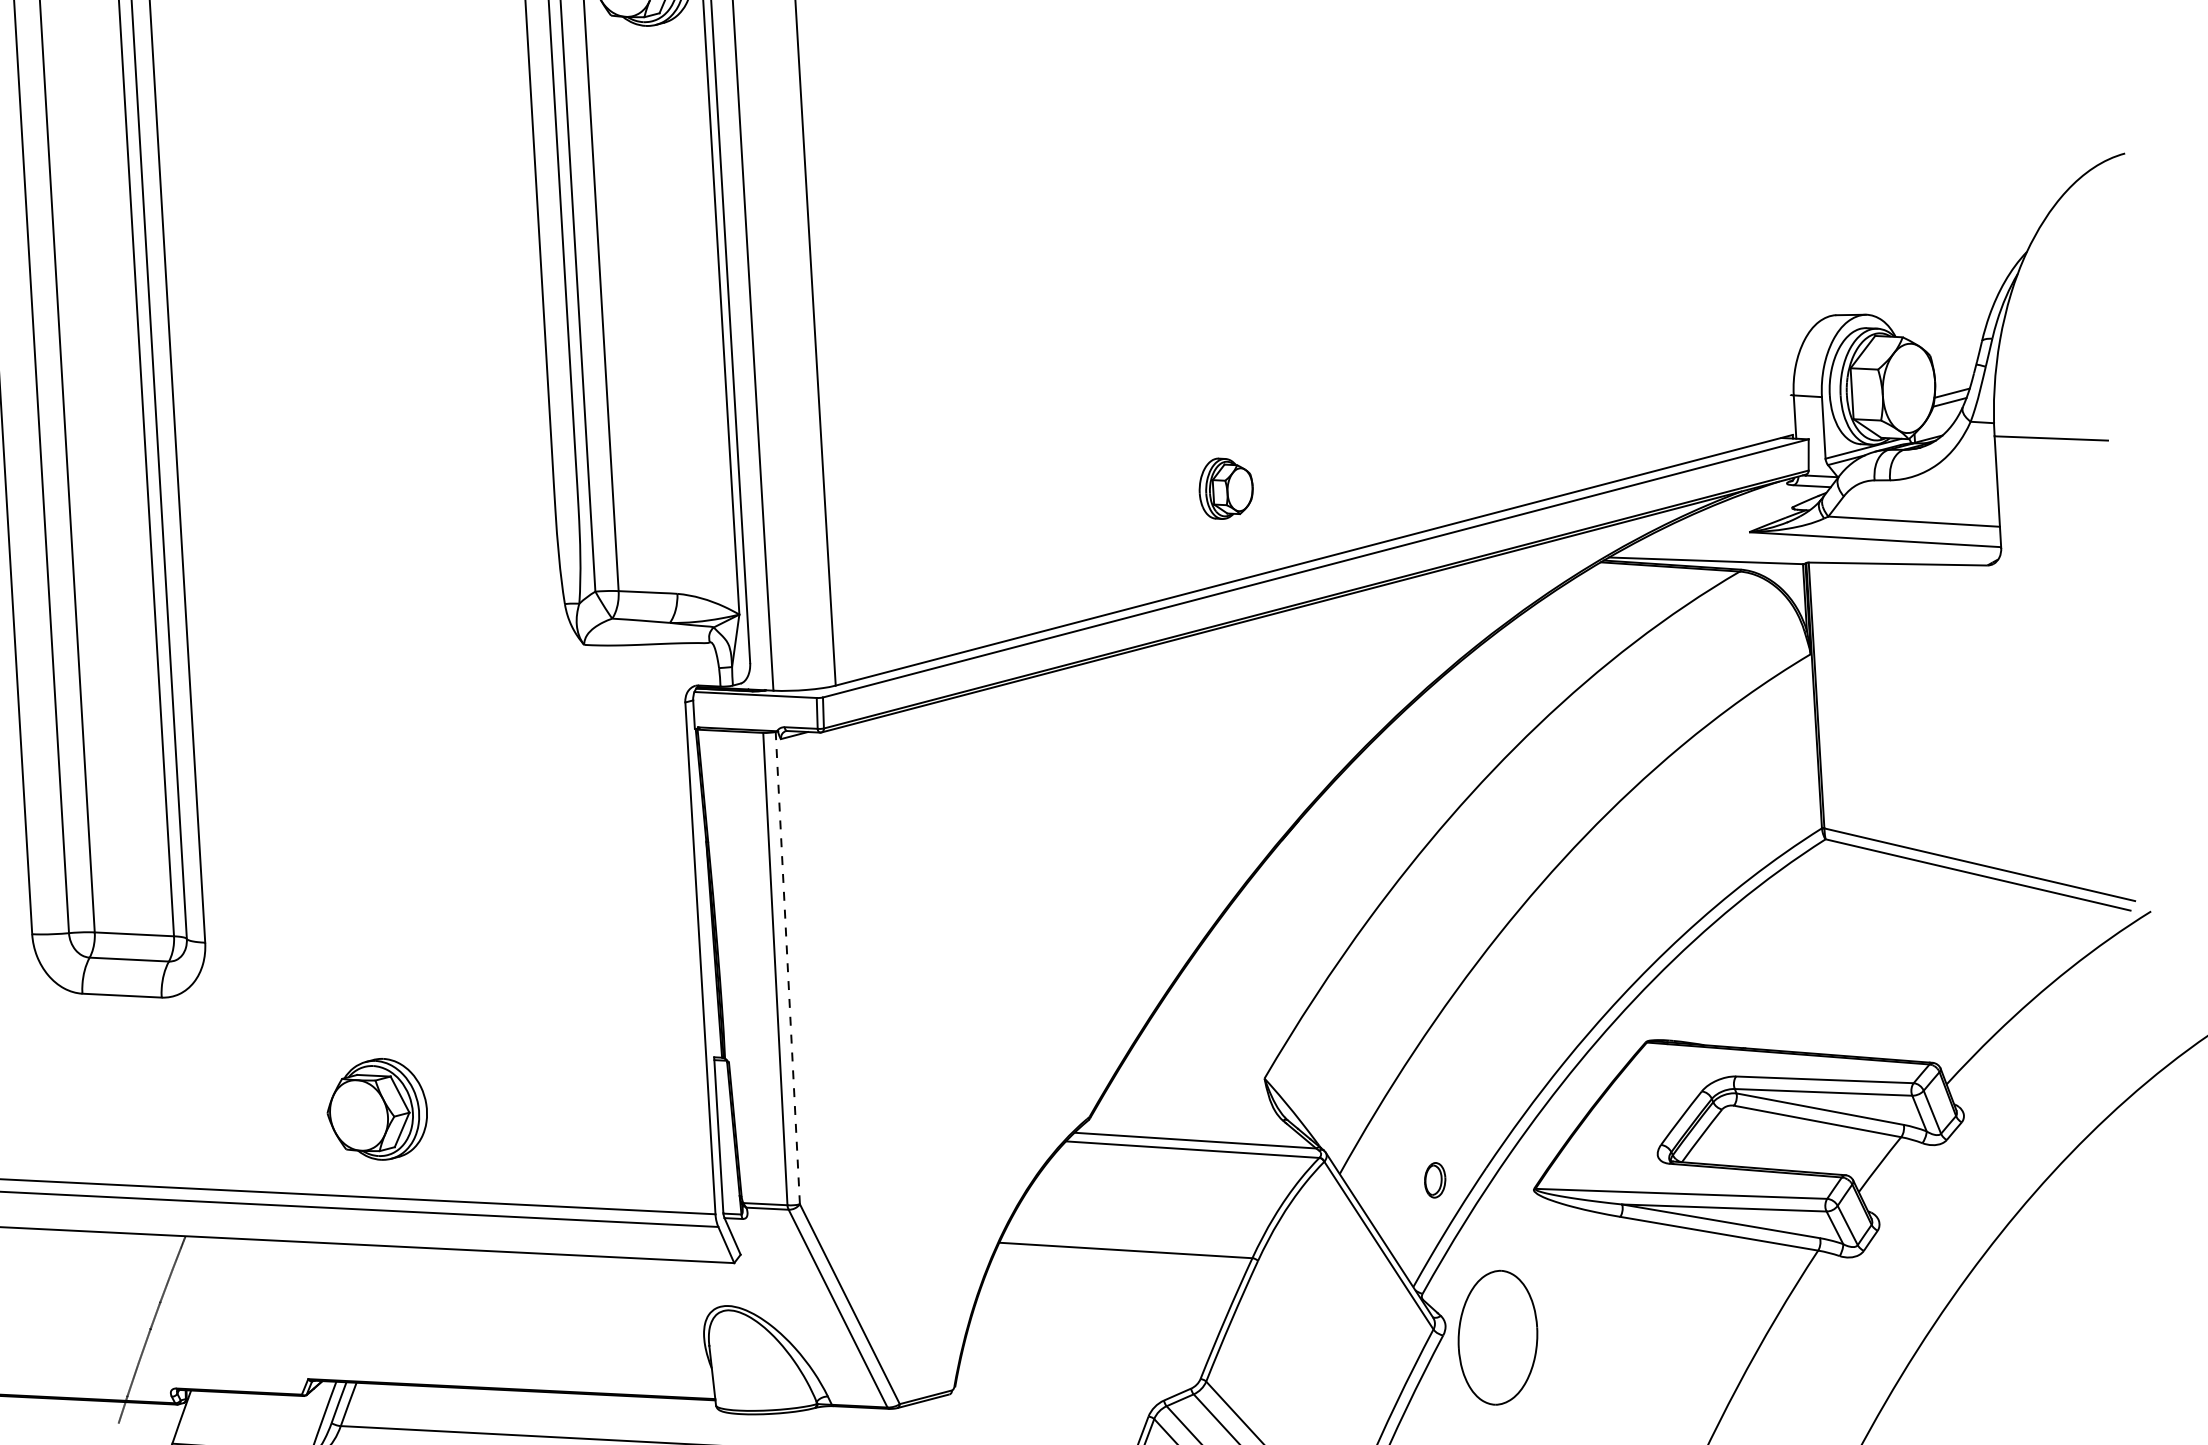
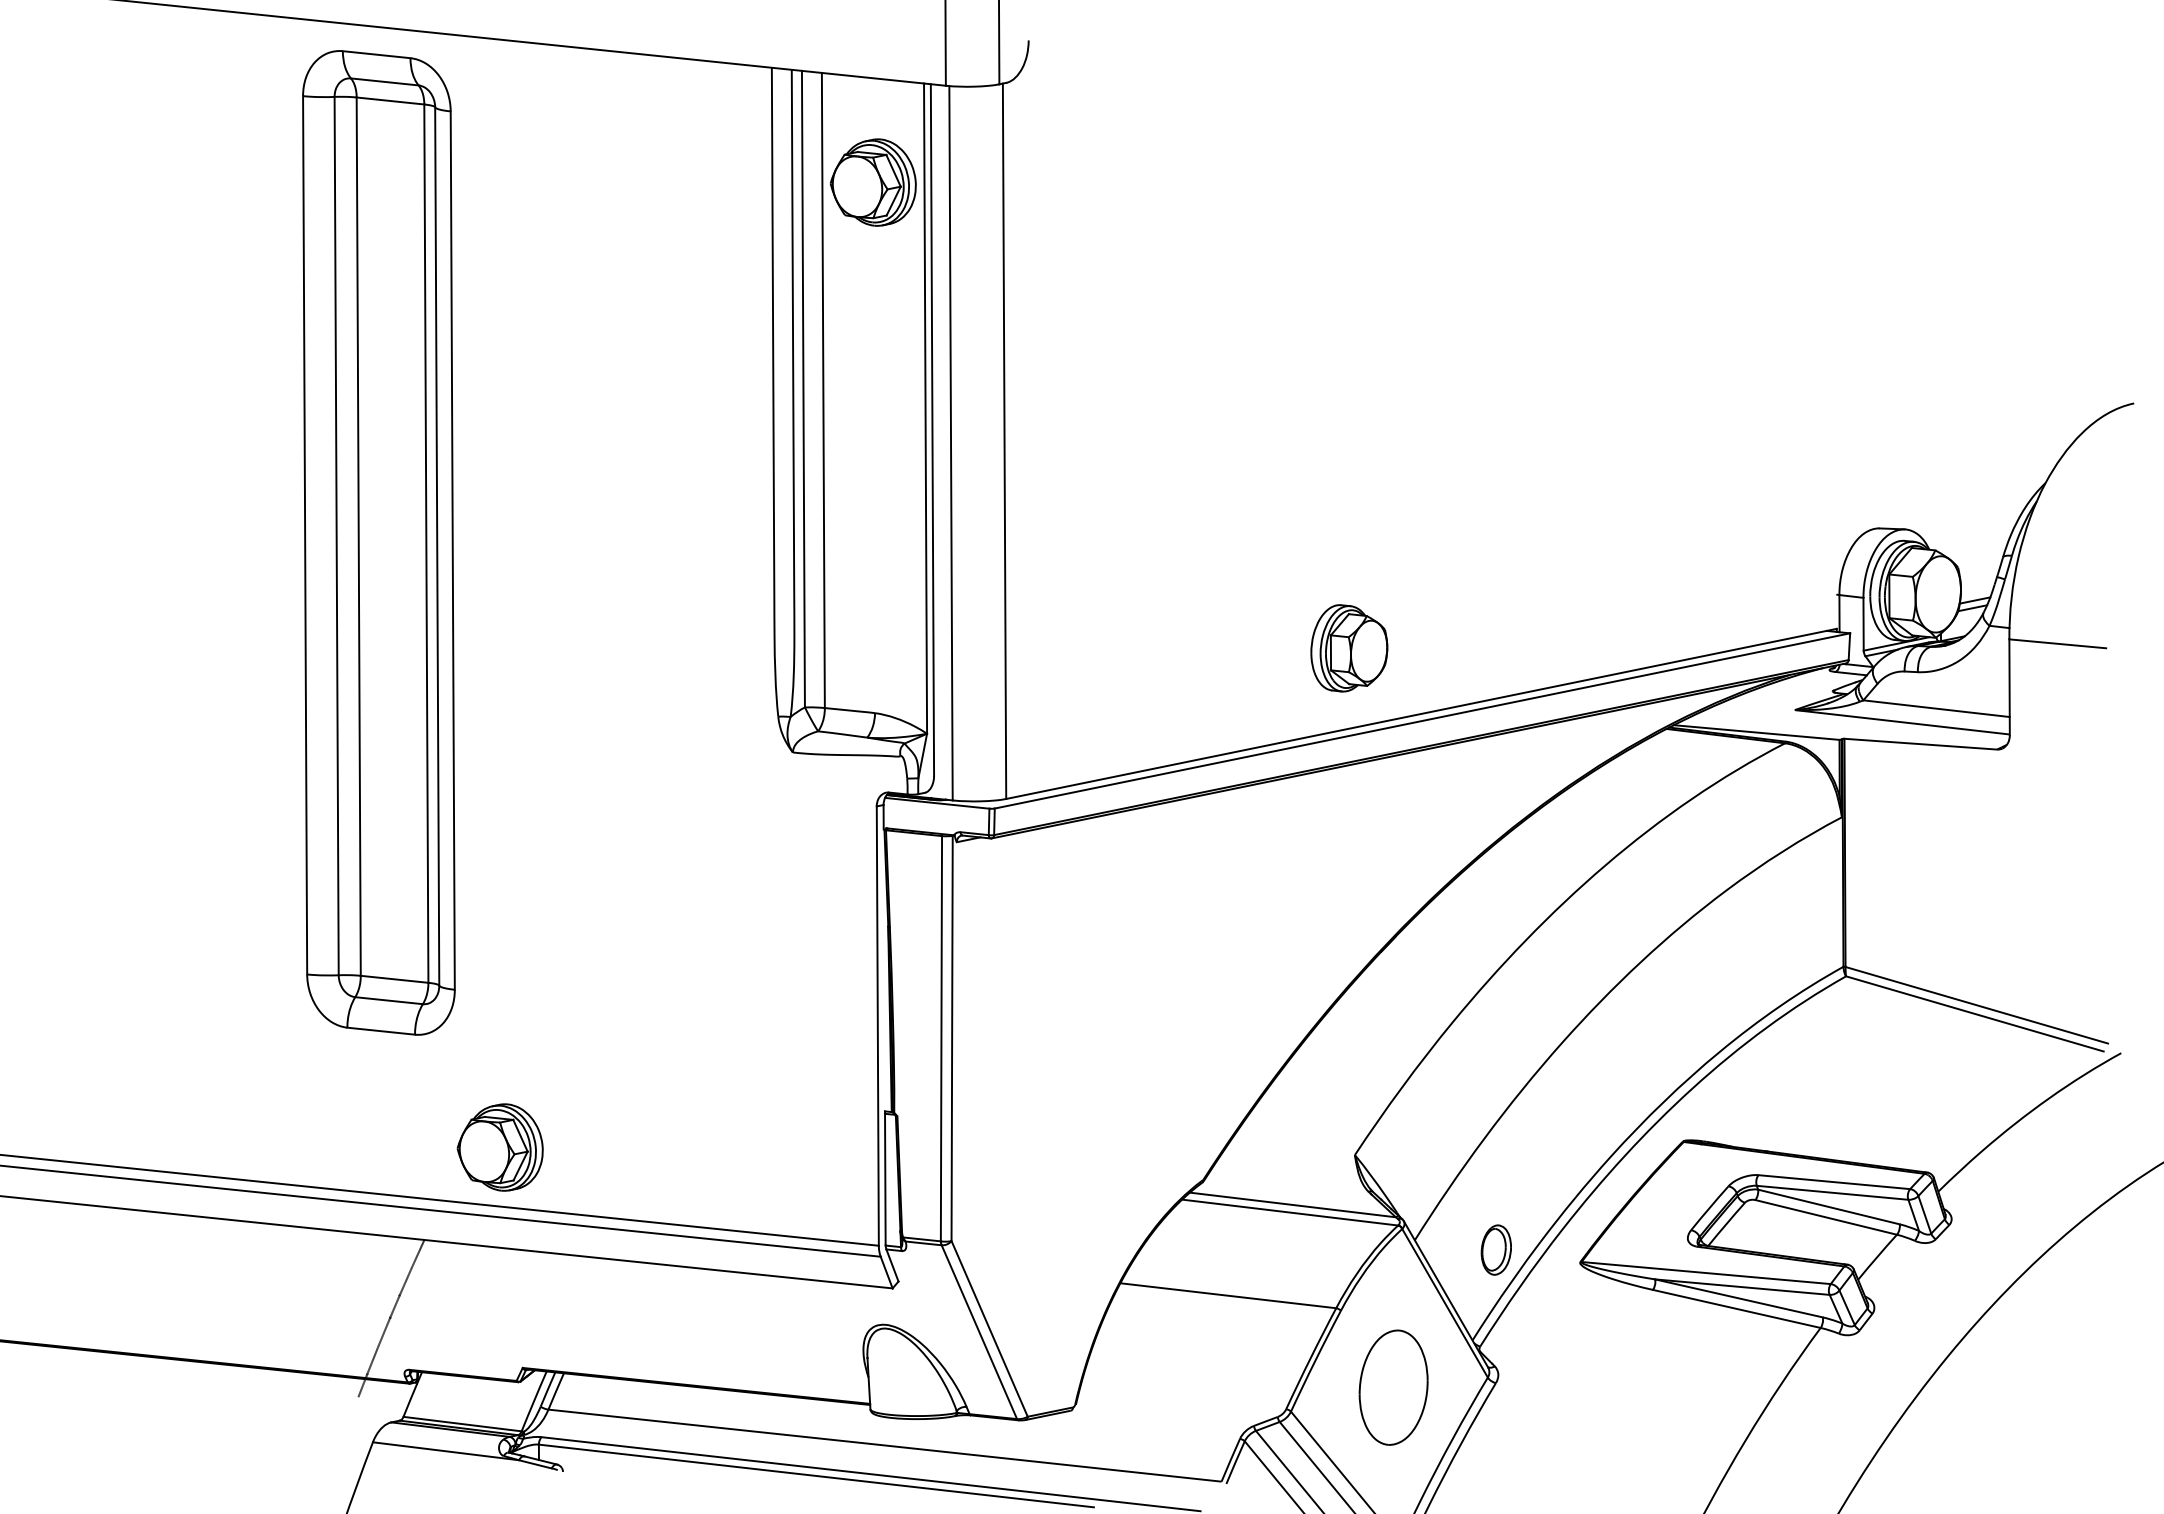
part: (1226, 488) -> (1349, 648), size x1.67
line: (788, 968) -> (952, 1038), dashed -> solid
part: (376, 1109) -> (499, 1147), moved
part: (1434, 1179) -> (1495, 1249), size x1.67
part: (1497, 1337) -> (1393, 1387), moved

